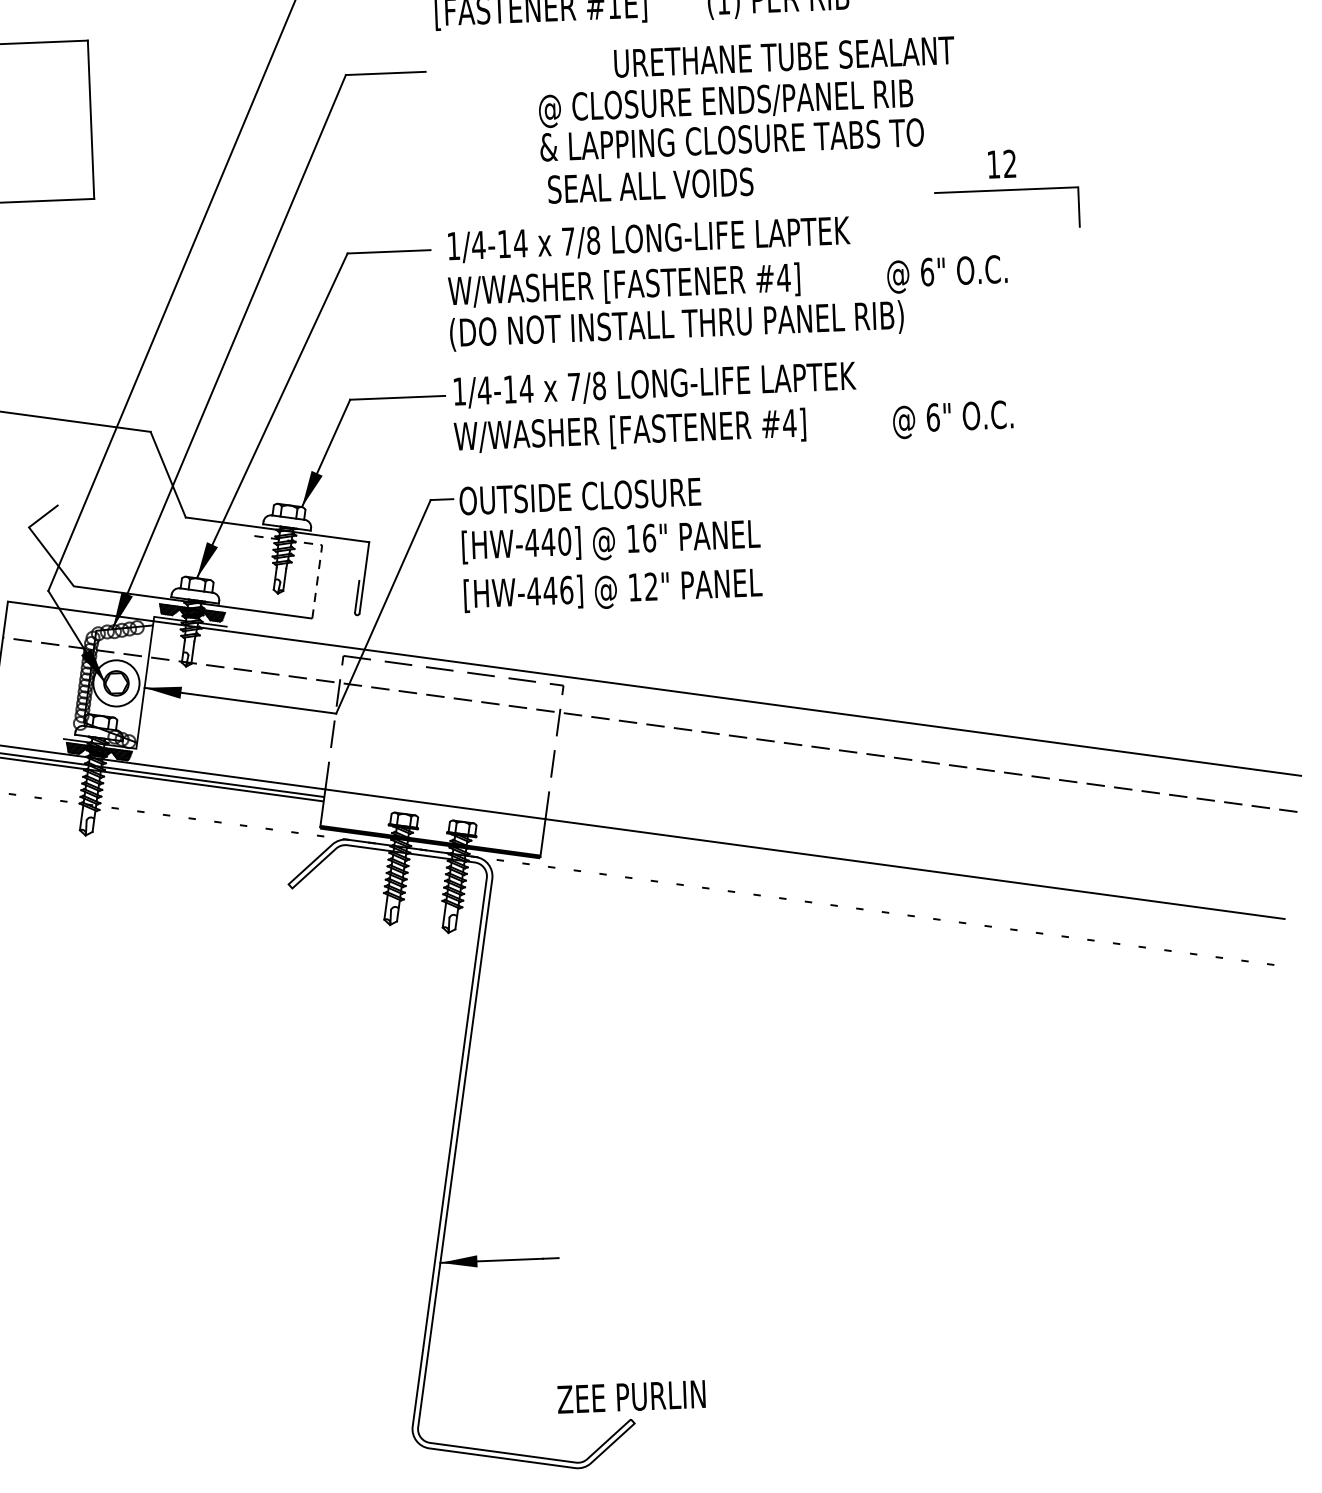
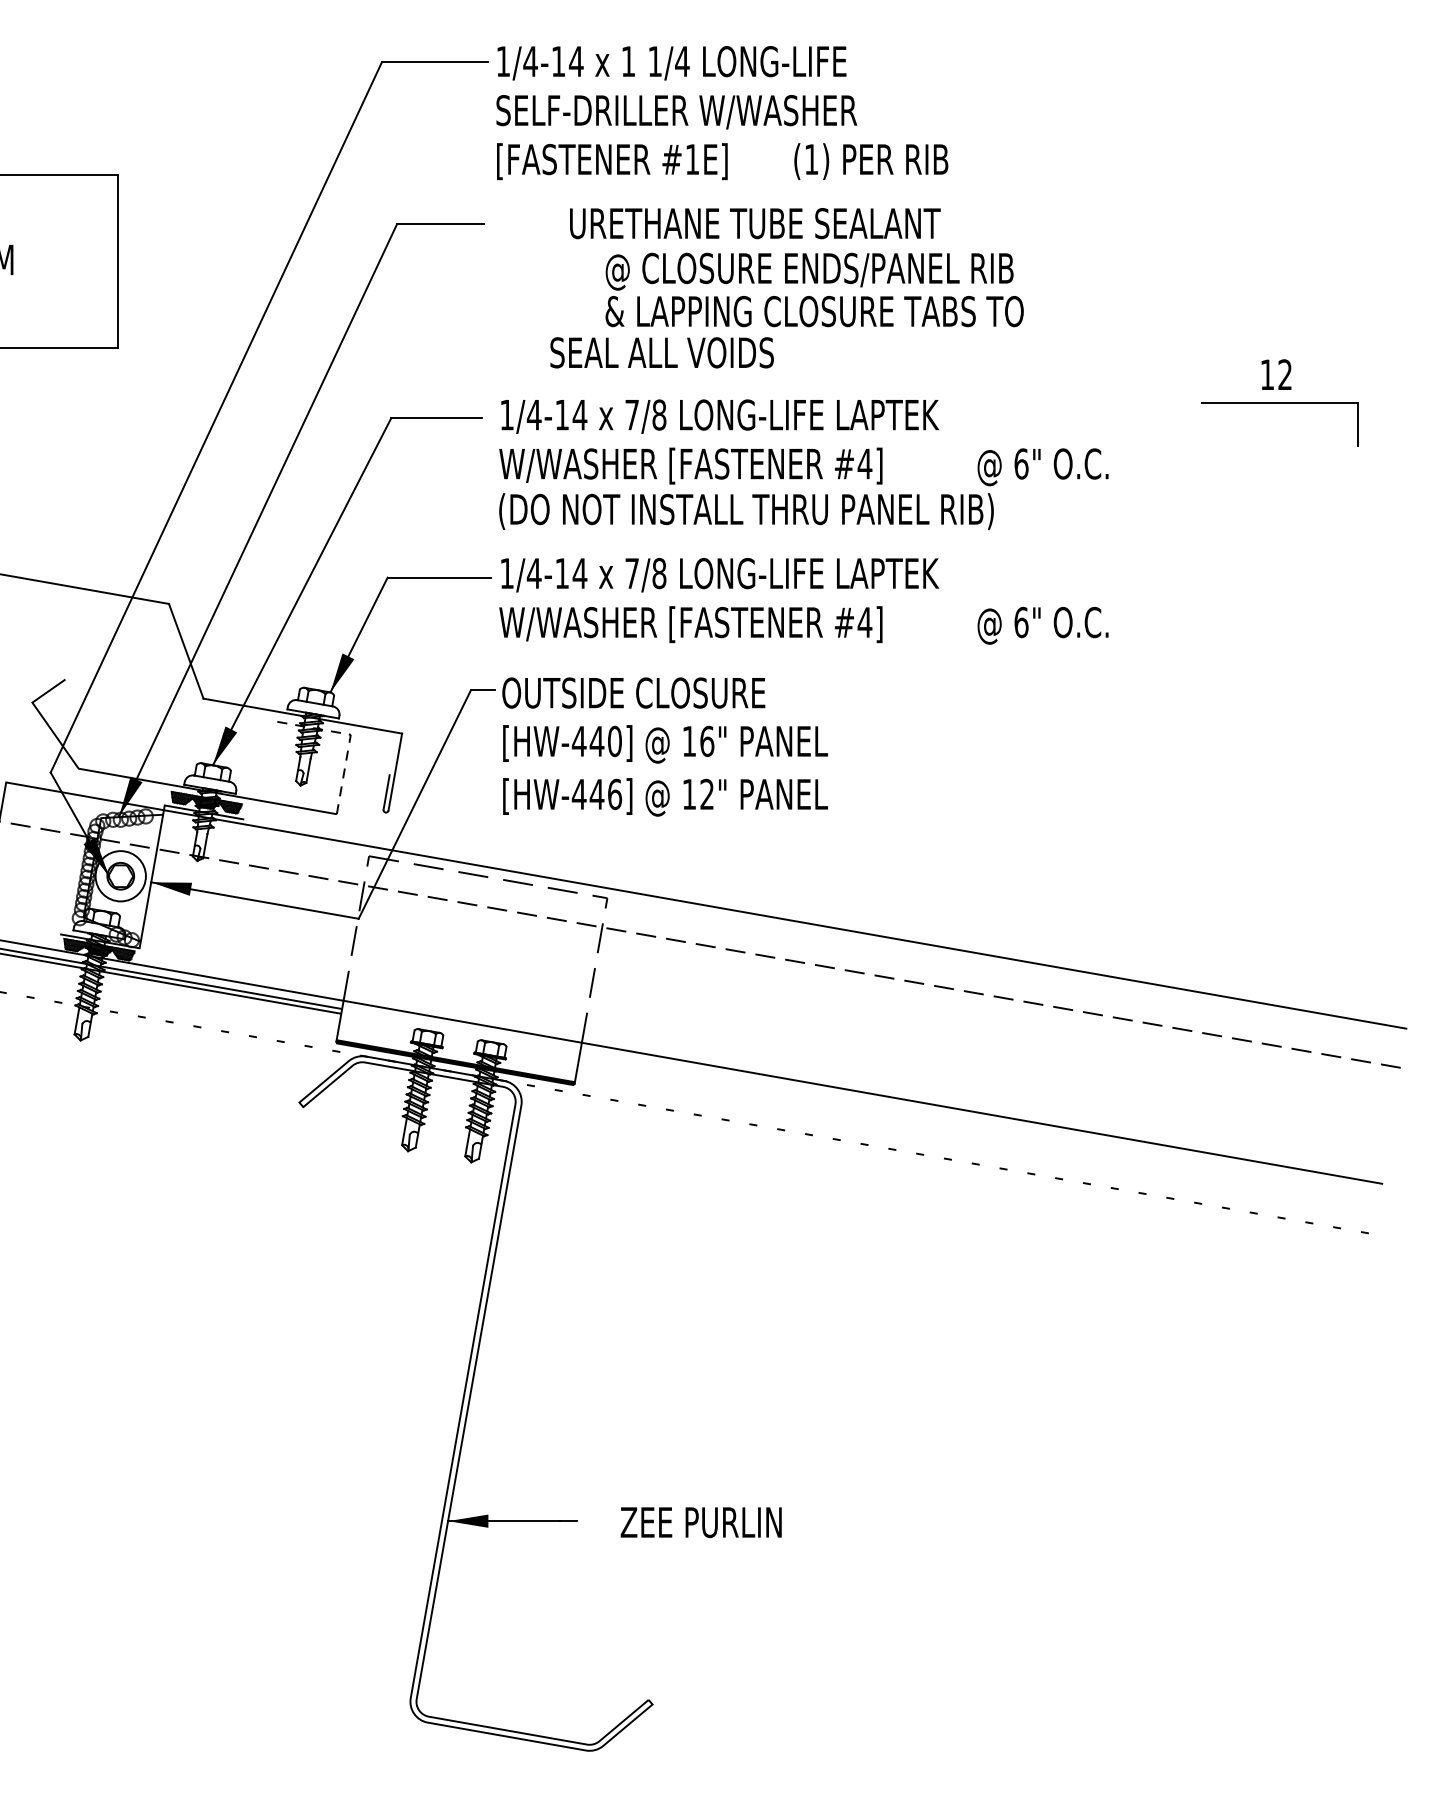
text: (784, 56) -> (755, 223), moved
text: (650, 185) -> (661, 352), moved
part: (1005, 189) -> (1279, 402), moved
text: (630, 1396) -> (700, 1522), moved

